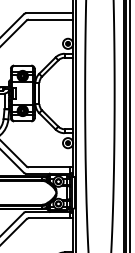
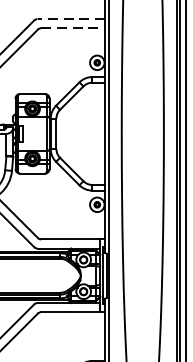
line: (49, 13) -> (70, 19), solid -> dashed
line: (51, 19) -> (73, 28), solid -> dashed

